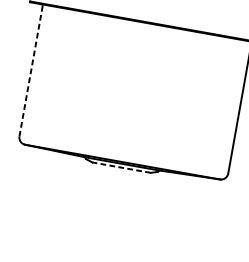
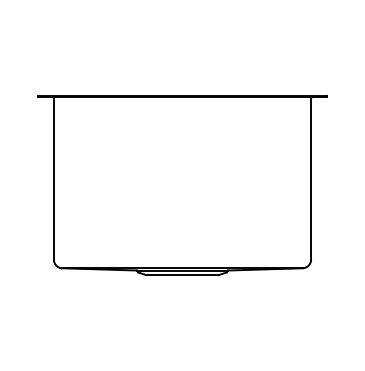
line: (30, 71) -> (53, 179), dashed -> solid
line: (120, 167) -> (181, 275), dashed -> solid

